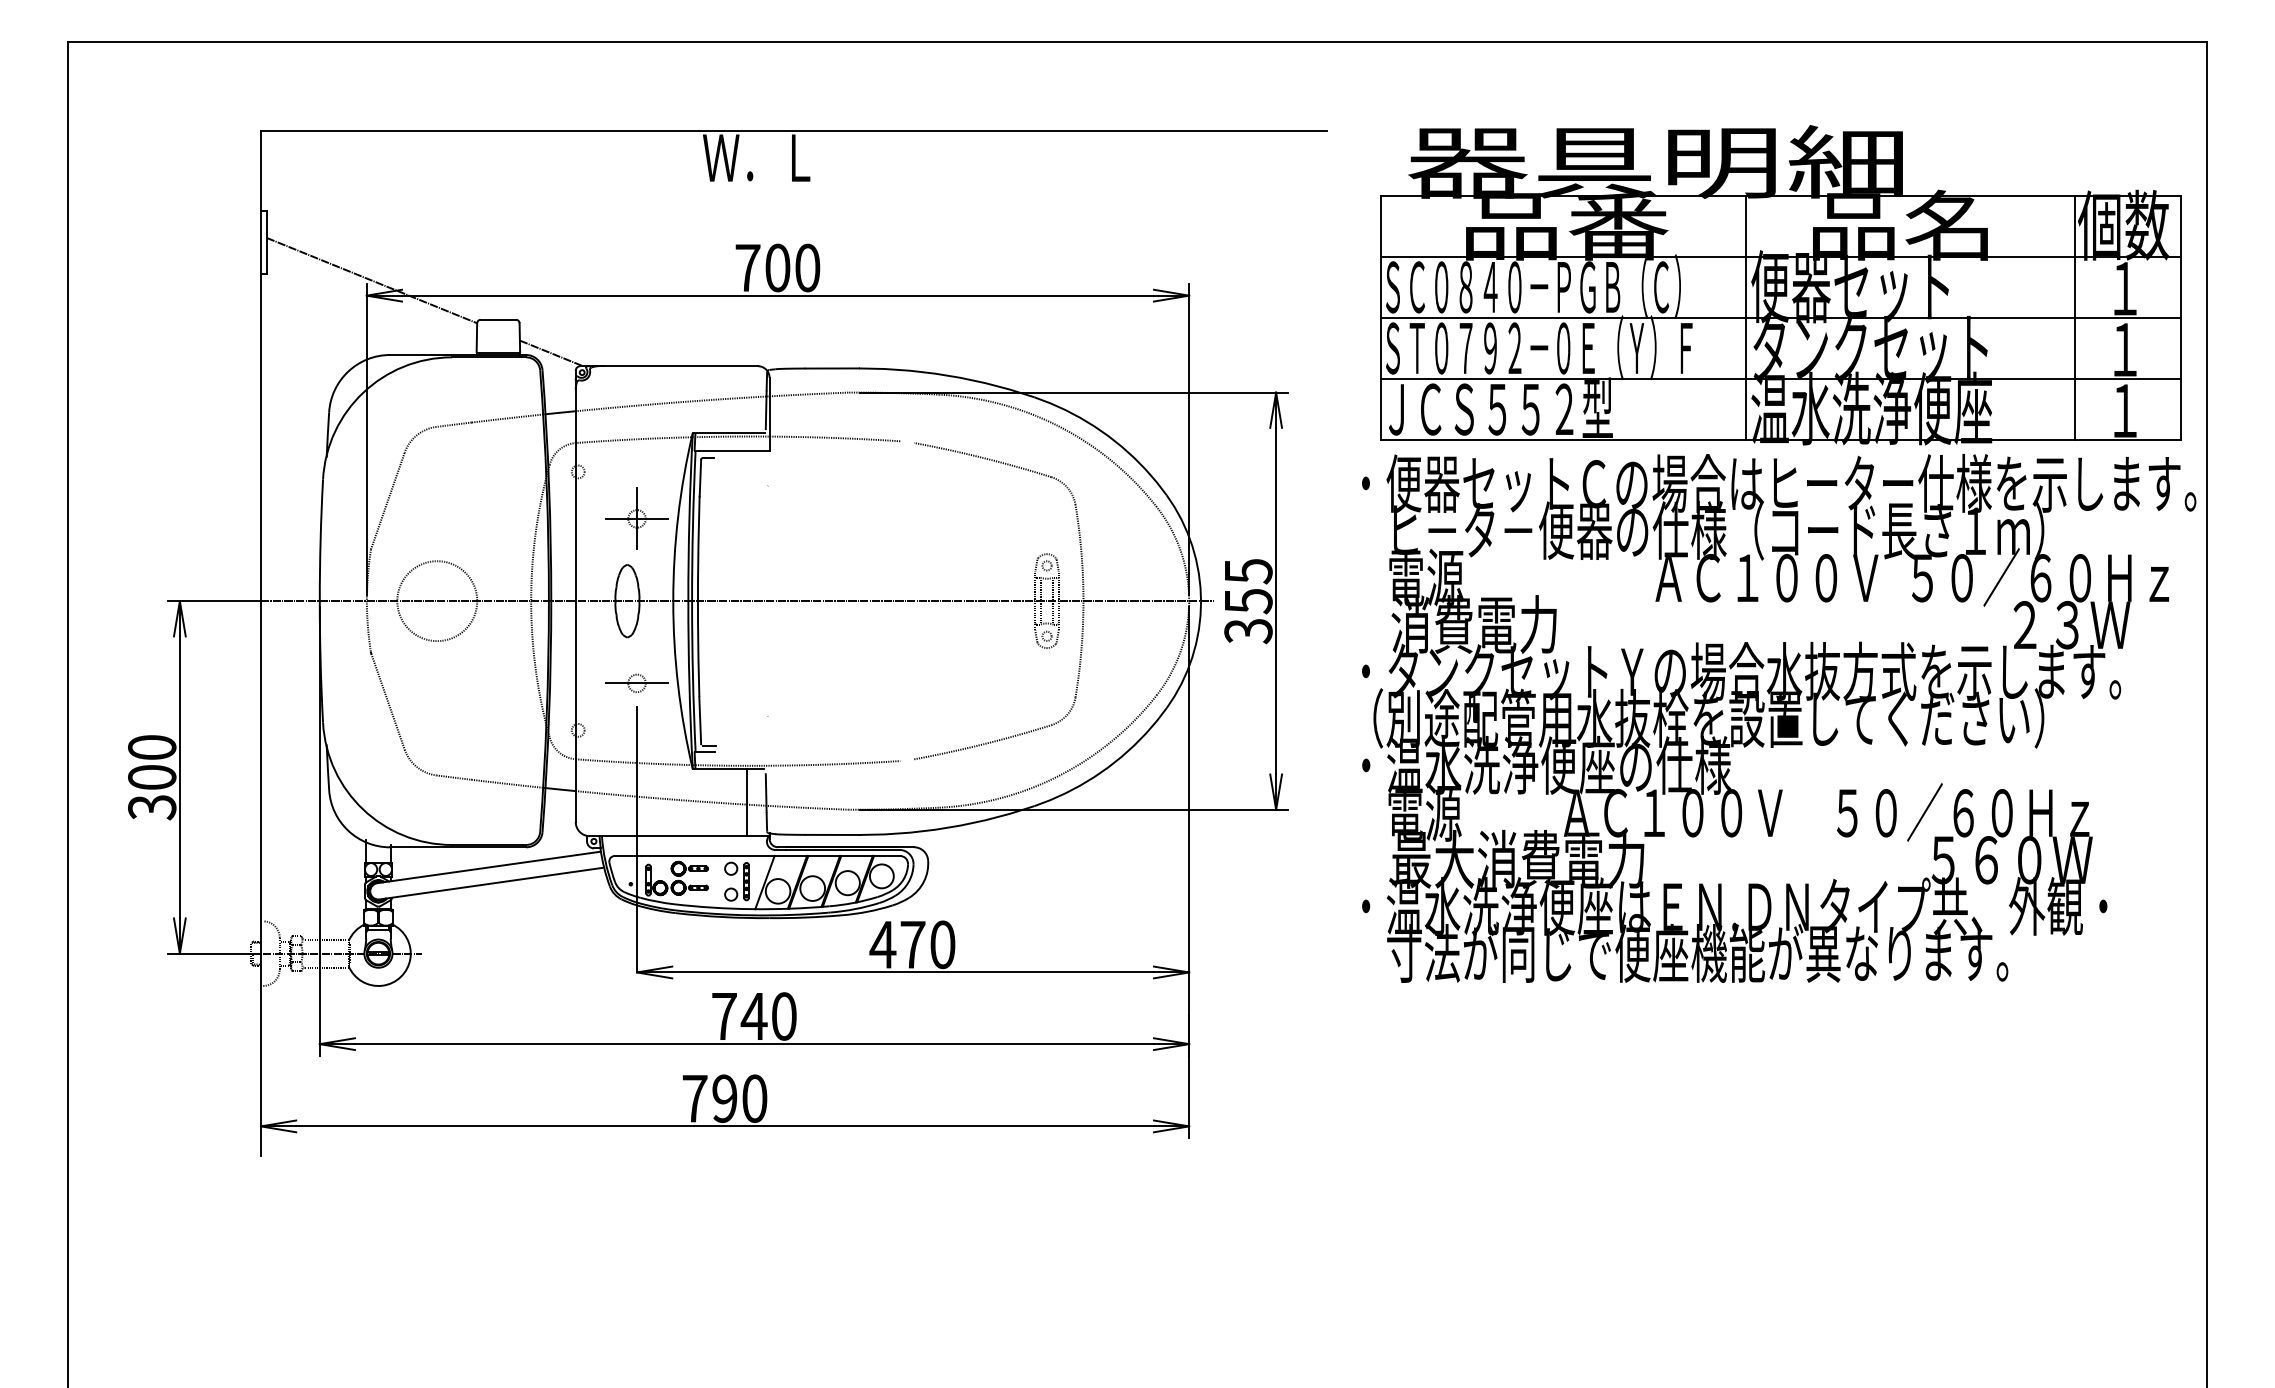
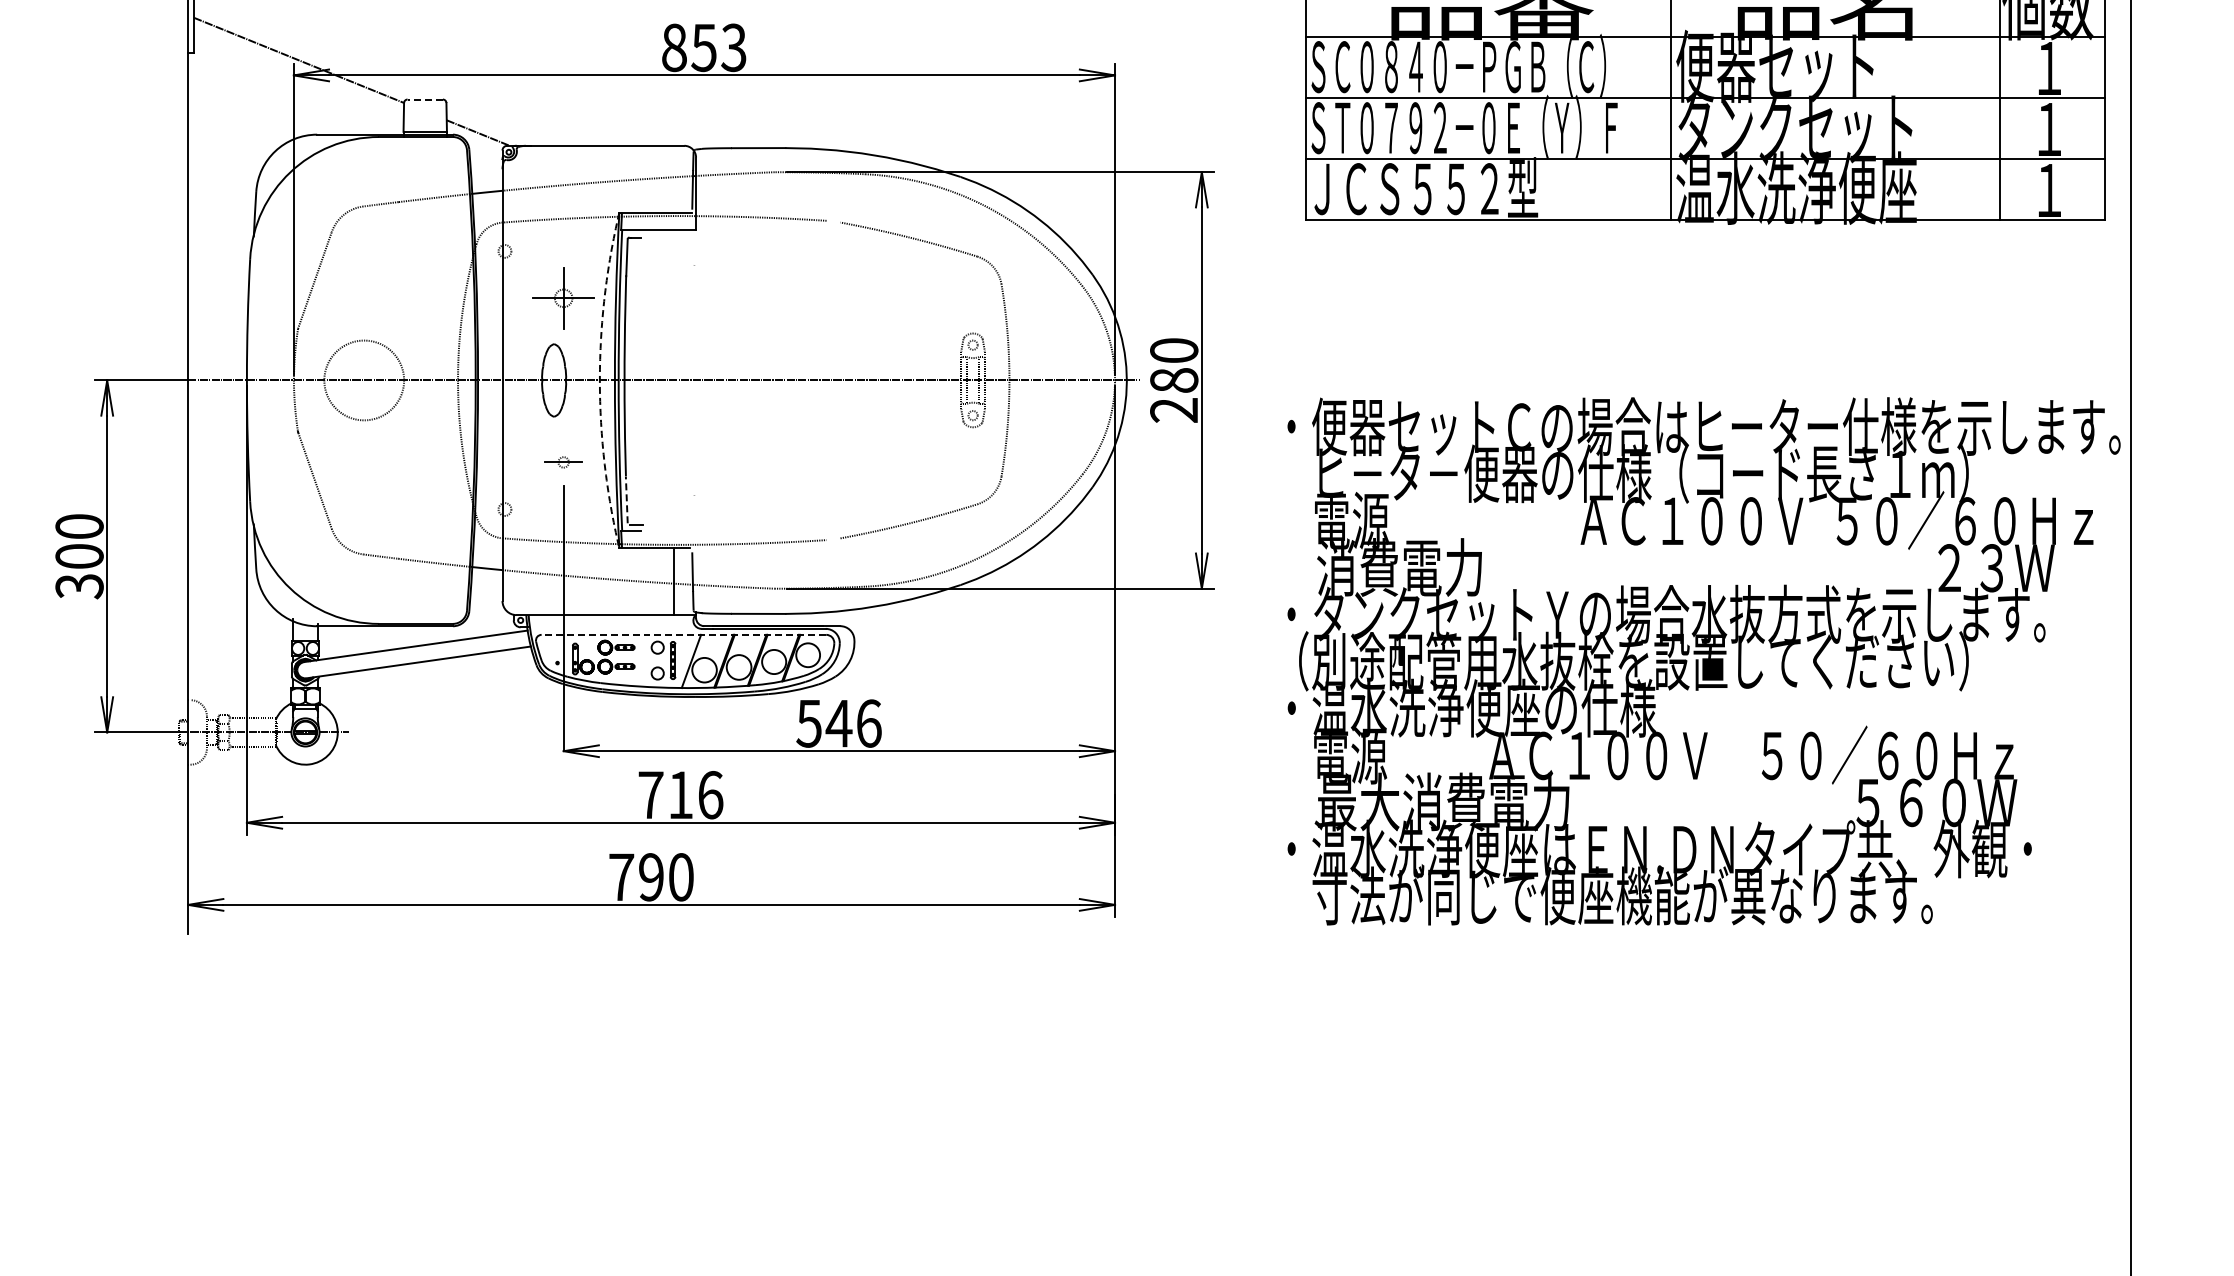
text: (777, 267) -> (703, 47), 700 -> 853
line: (498, 319) -> (425, 99), solid -> dashed
arc: (673, 601) -> (600, 380), solid -> dashed
text: (1248, 601) -> (1174, 380), 355 -> 280
part: (636, 682) -> (563, 461), size x0.6
text: (1779, 718) -> (1704, 661), moved
line: (700, 720) -> (627, 499), solid -> dashed
line: (757, 855) -> (683, 634), solid -> dashed
text: (912, 944) -> (838, 723), 470 -> 546
text: (768, 1016) -> (694, 795), 740 -> 716

